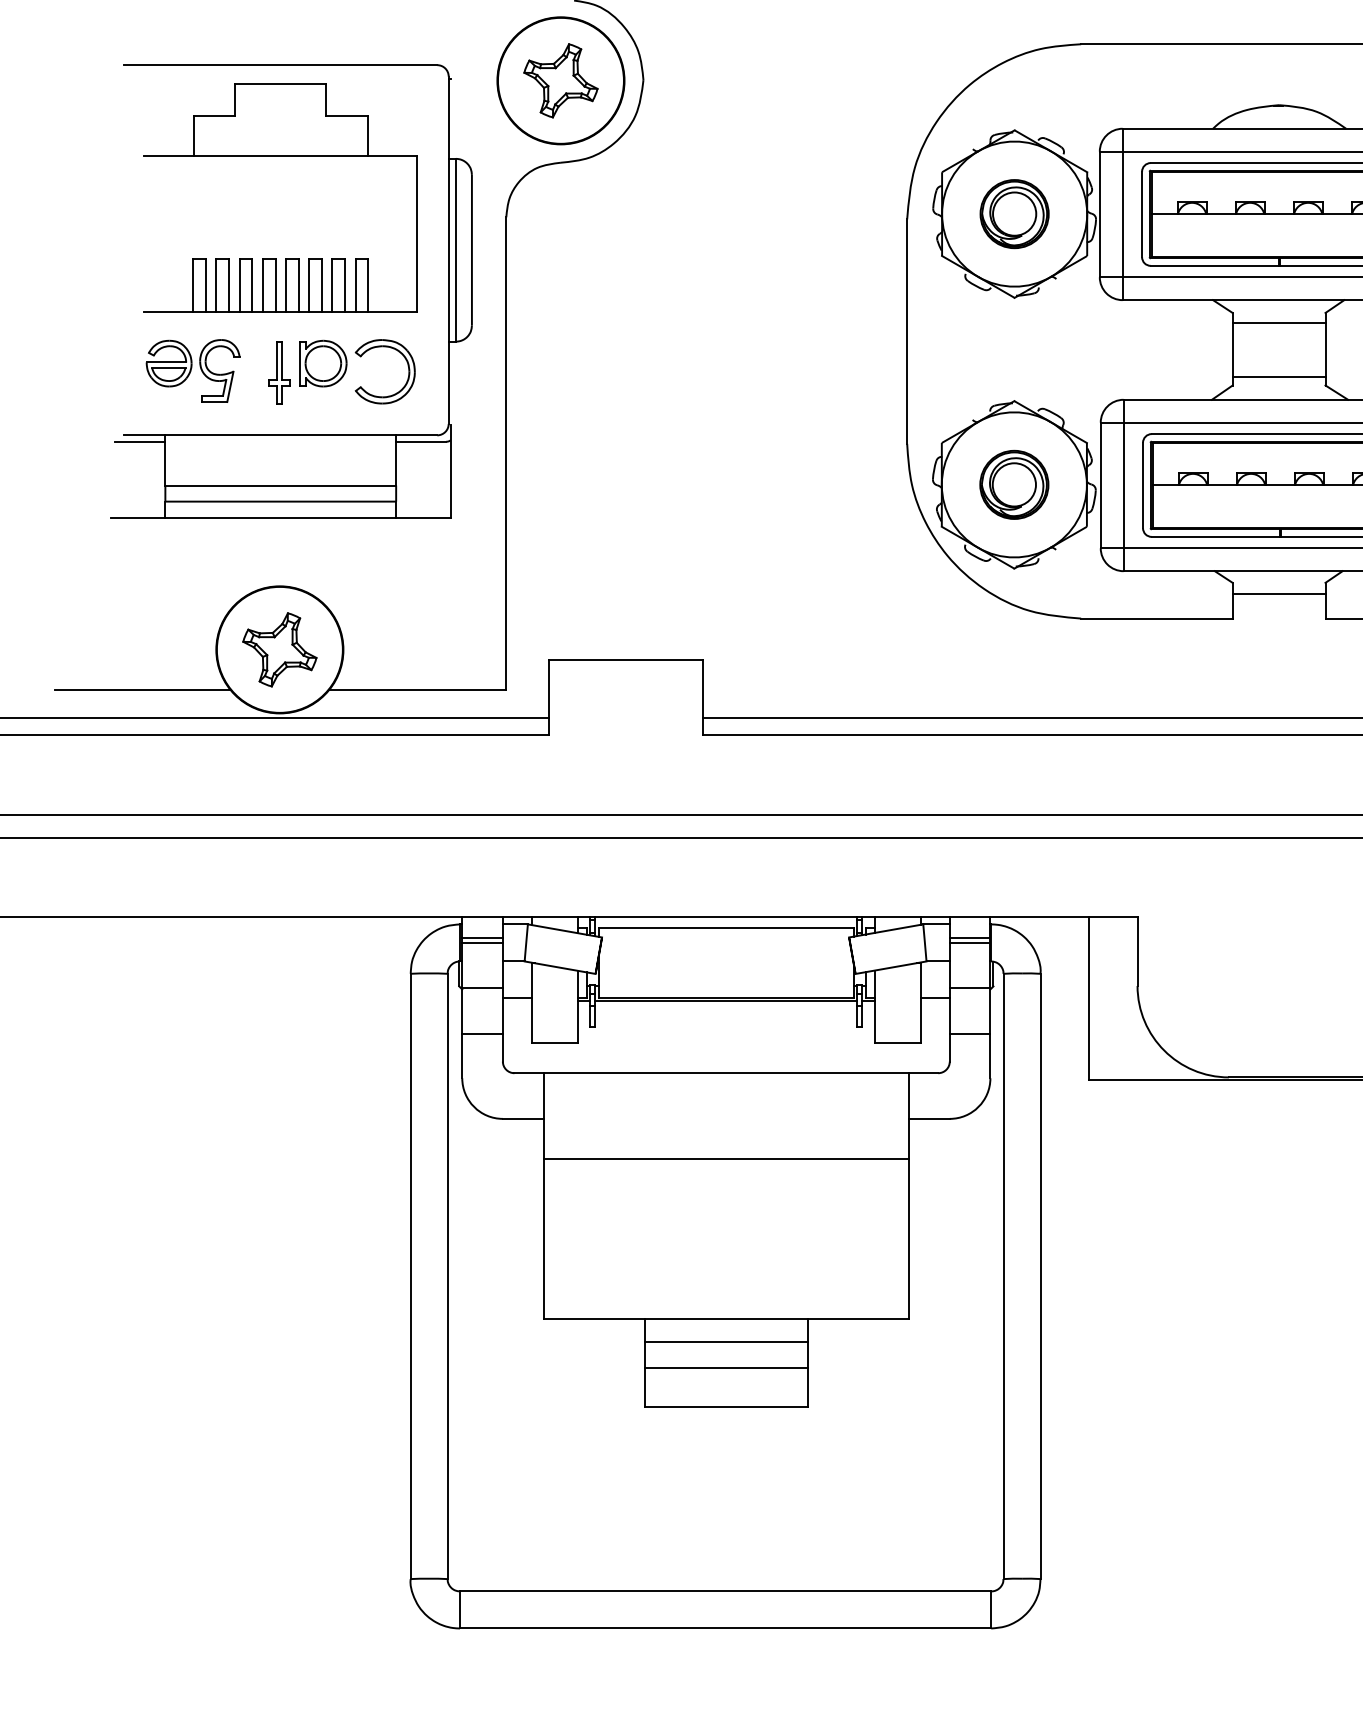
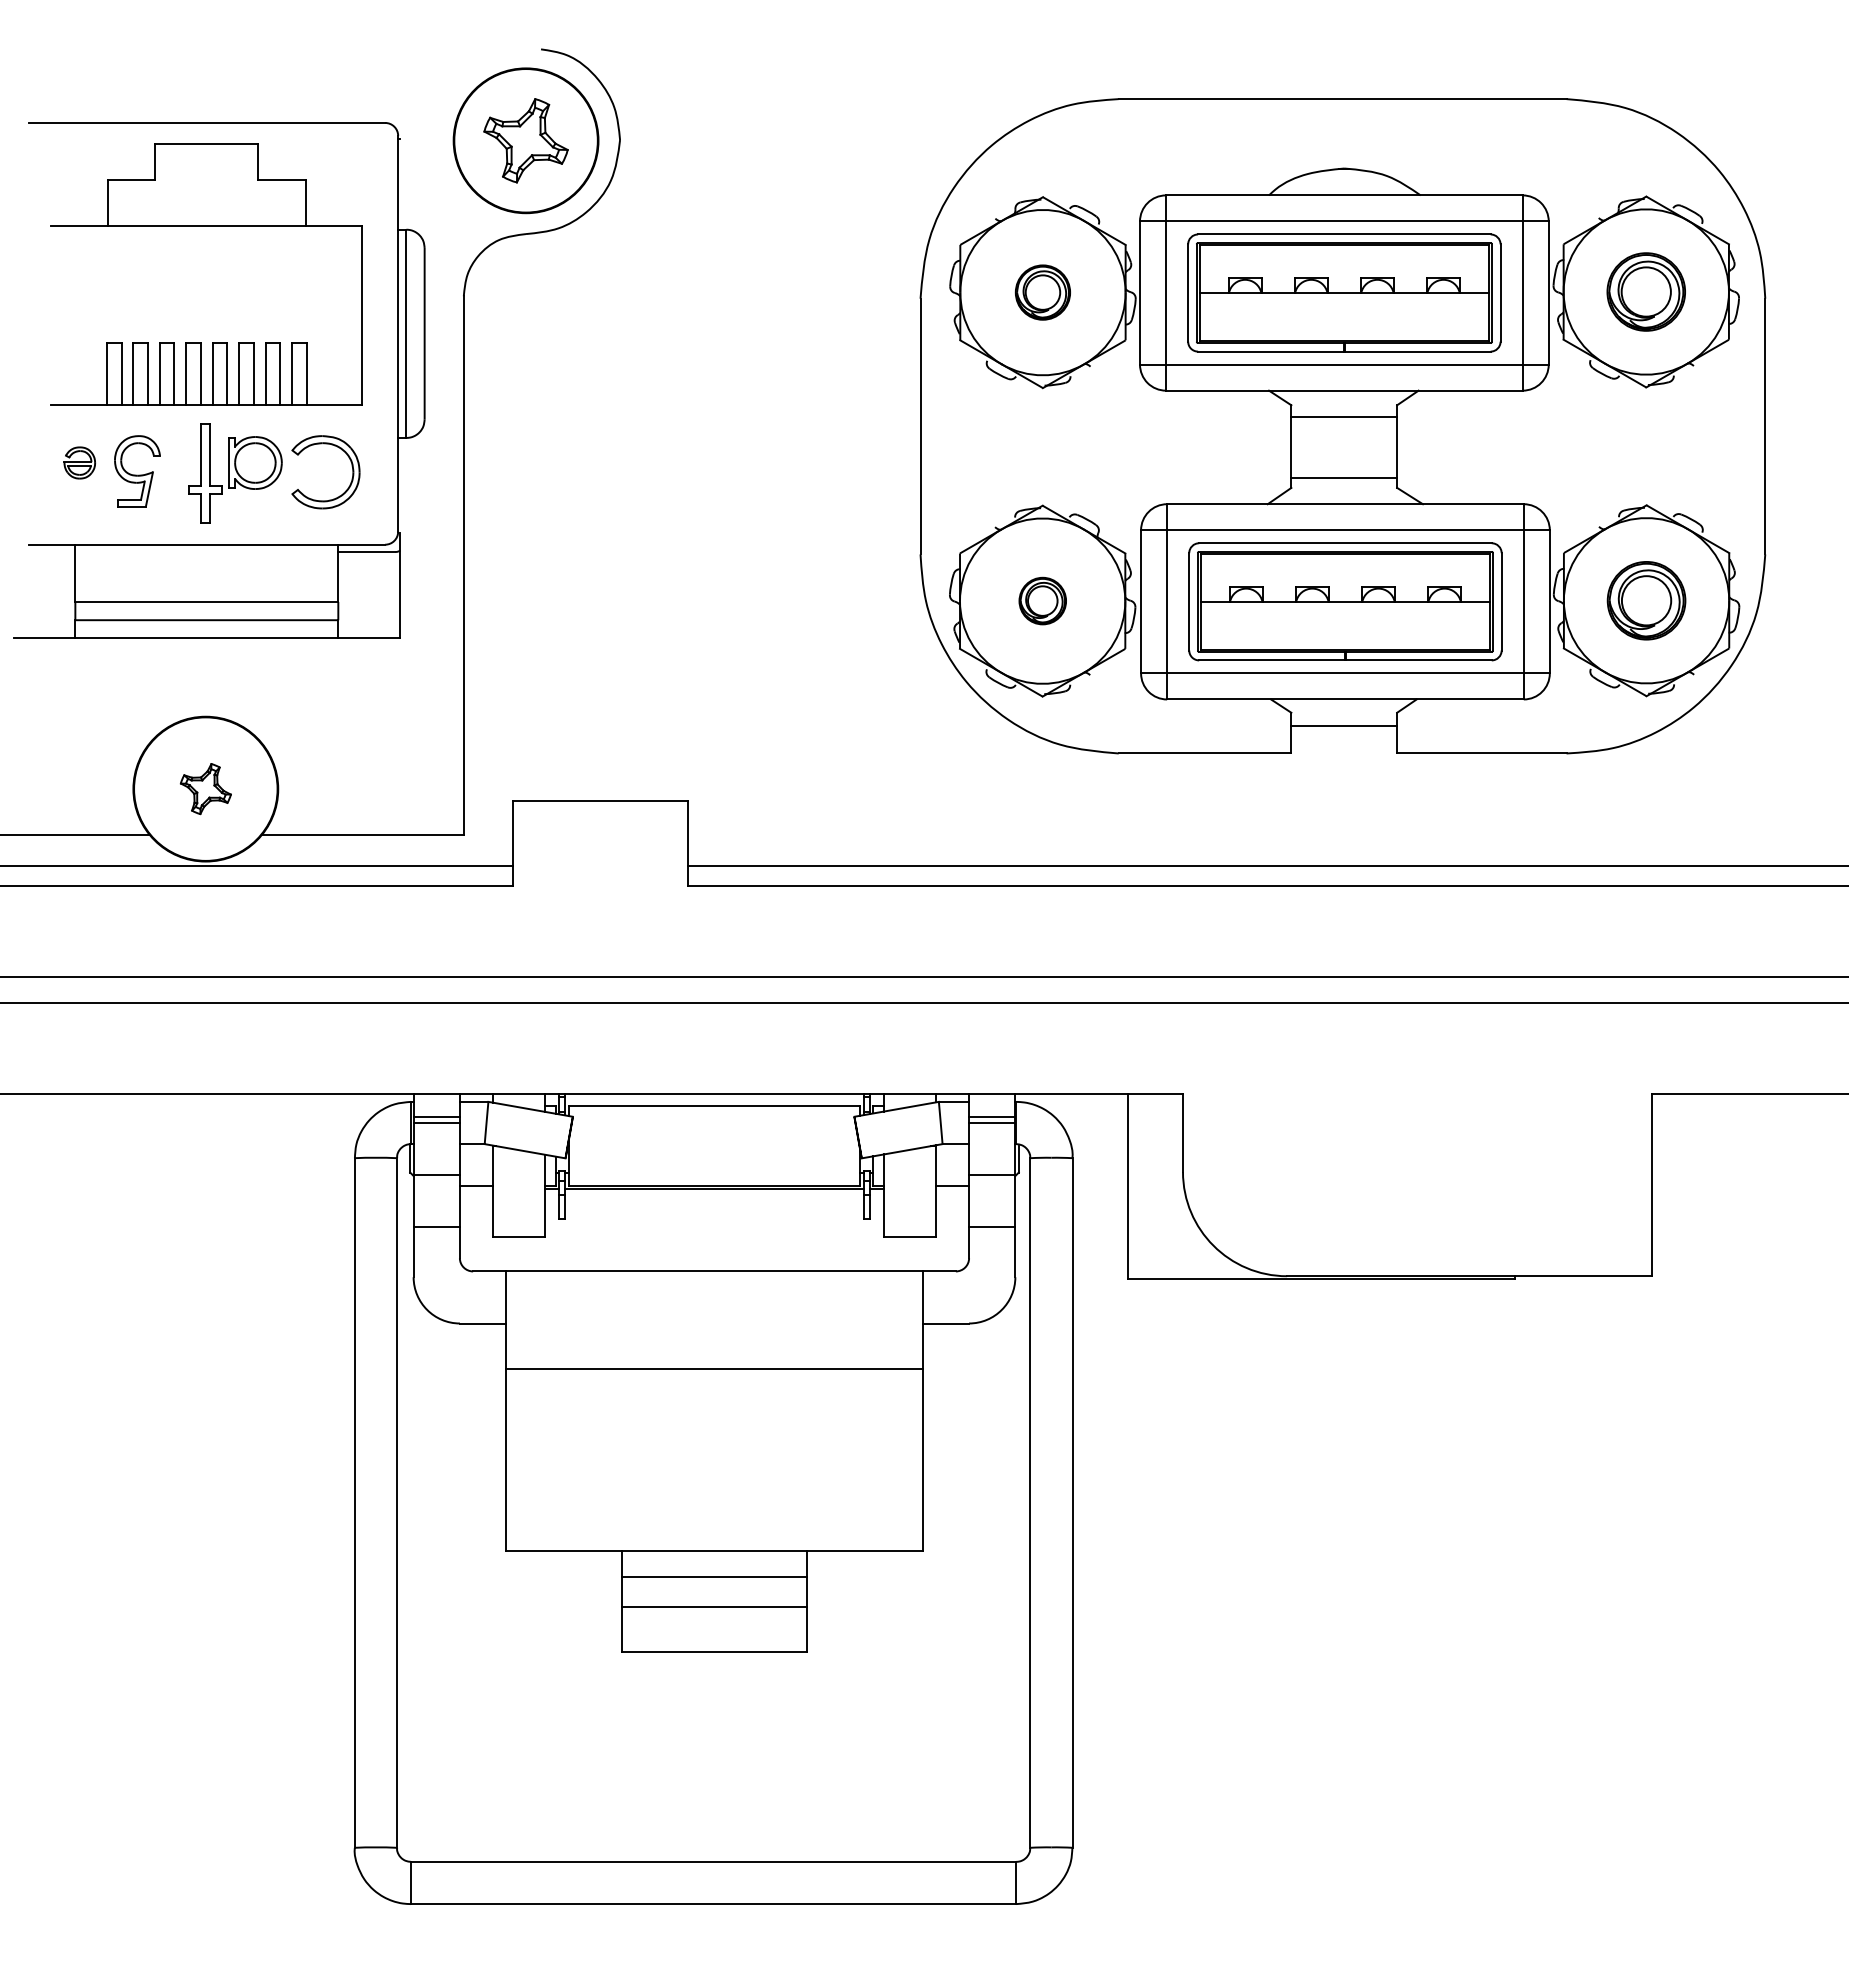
part: (1014, 213) -> (1042, 292), size x0.7
part: (169, 363) -> (79, 462), size x0.6
part: (279, 371) -> (205, 472), size x1.4
line: (140, 442) -> (46, 552), removed
part: (1014, 484) -> (1042, 600), size x0.6
part: (279, 649) -> (205, 788), size x0.6

